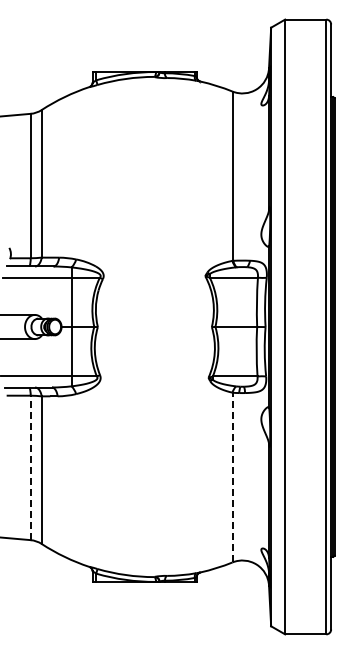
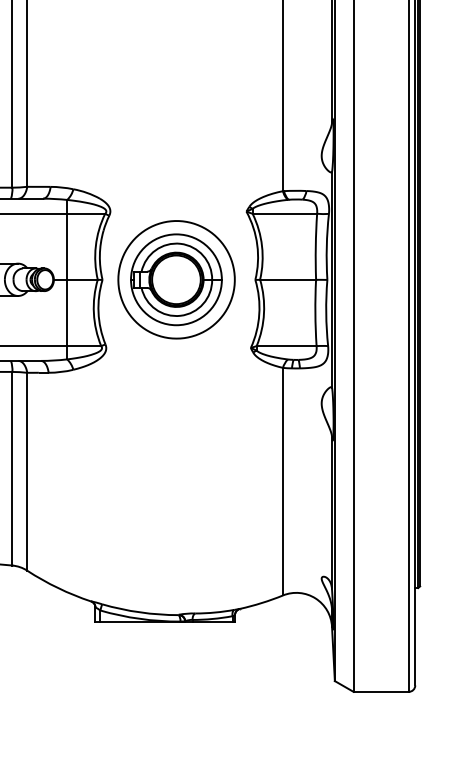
part: (152, 326) -> (175, 279), added
line: (30, 467) -> (12, 468), dashed -> solid
line: (232, 477) -> (283, 481), dashed -> solid

